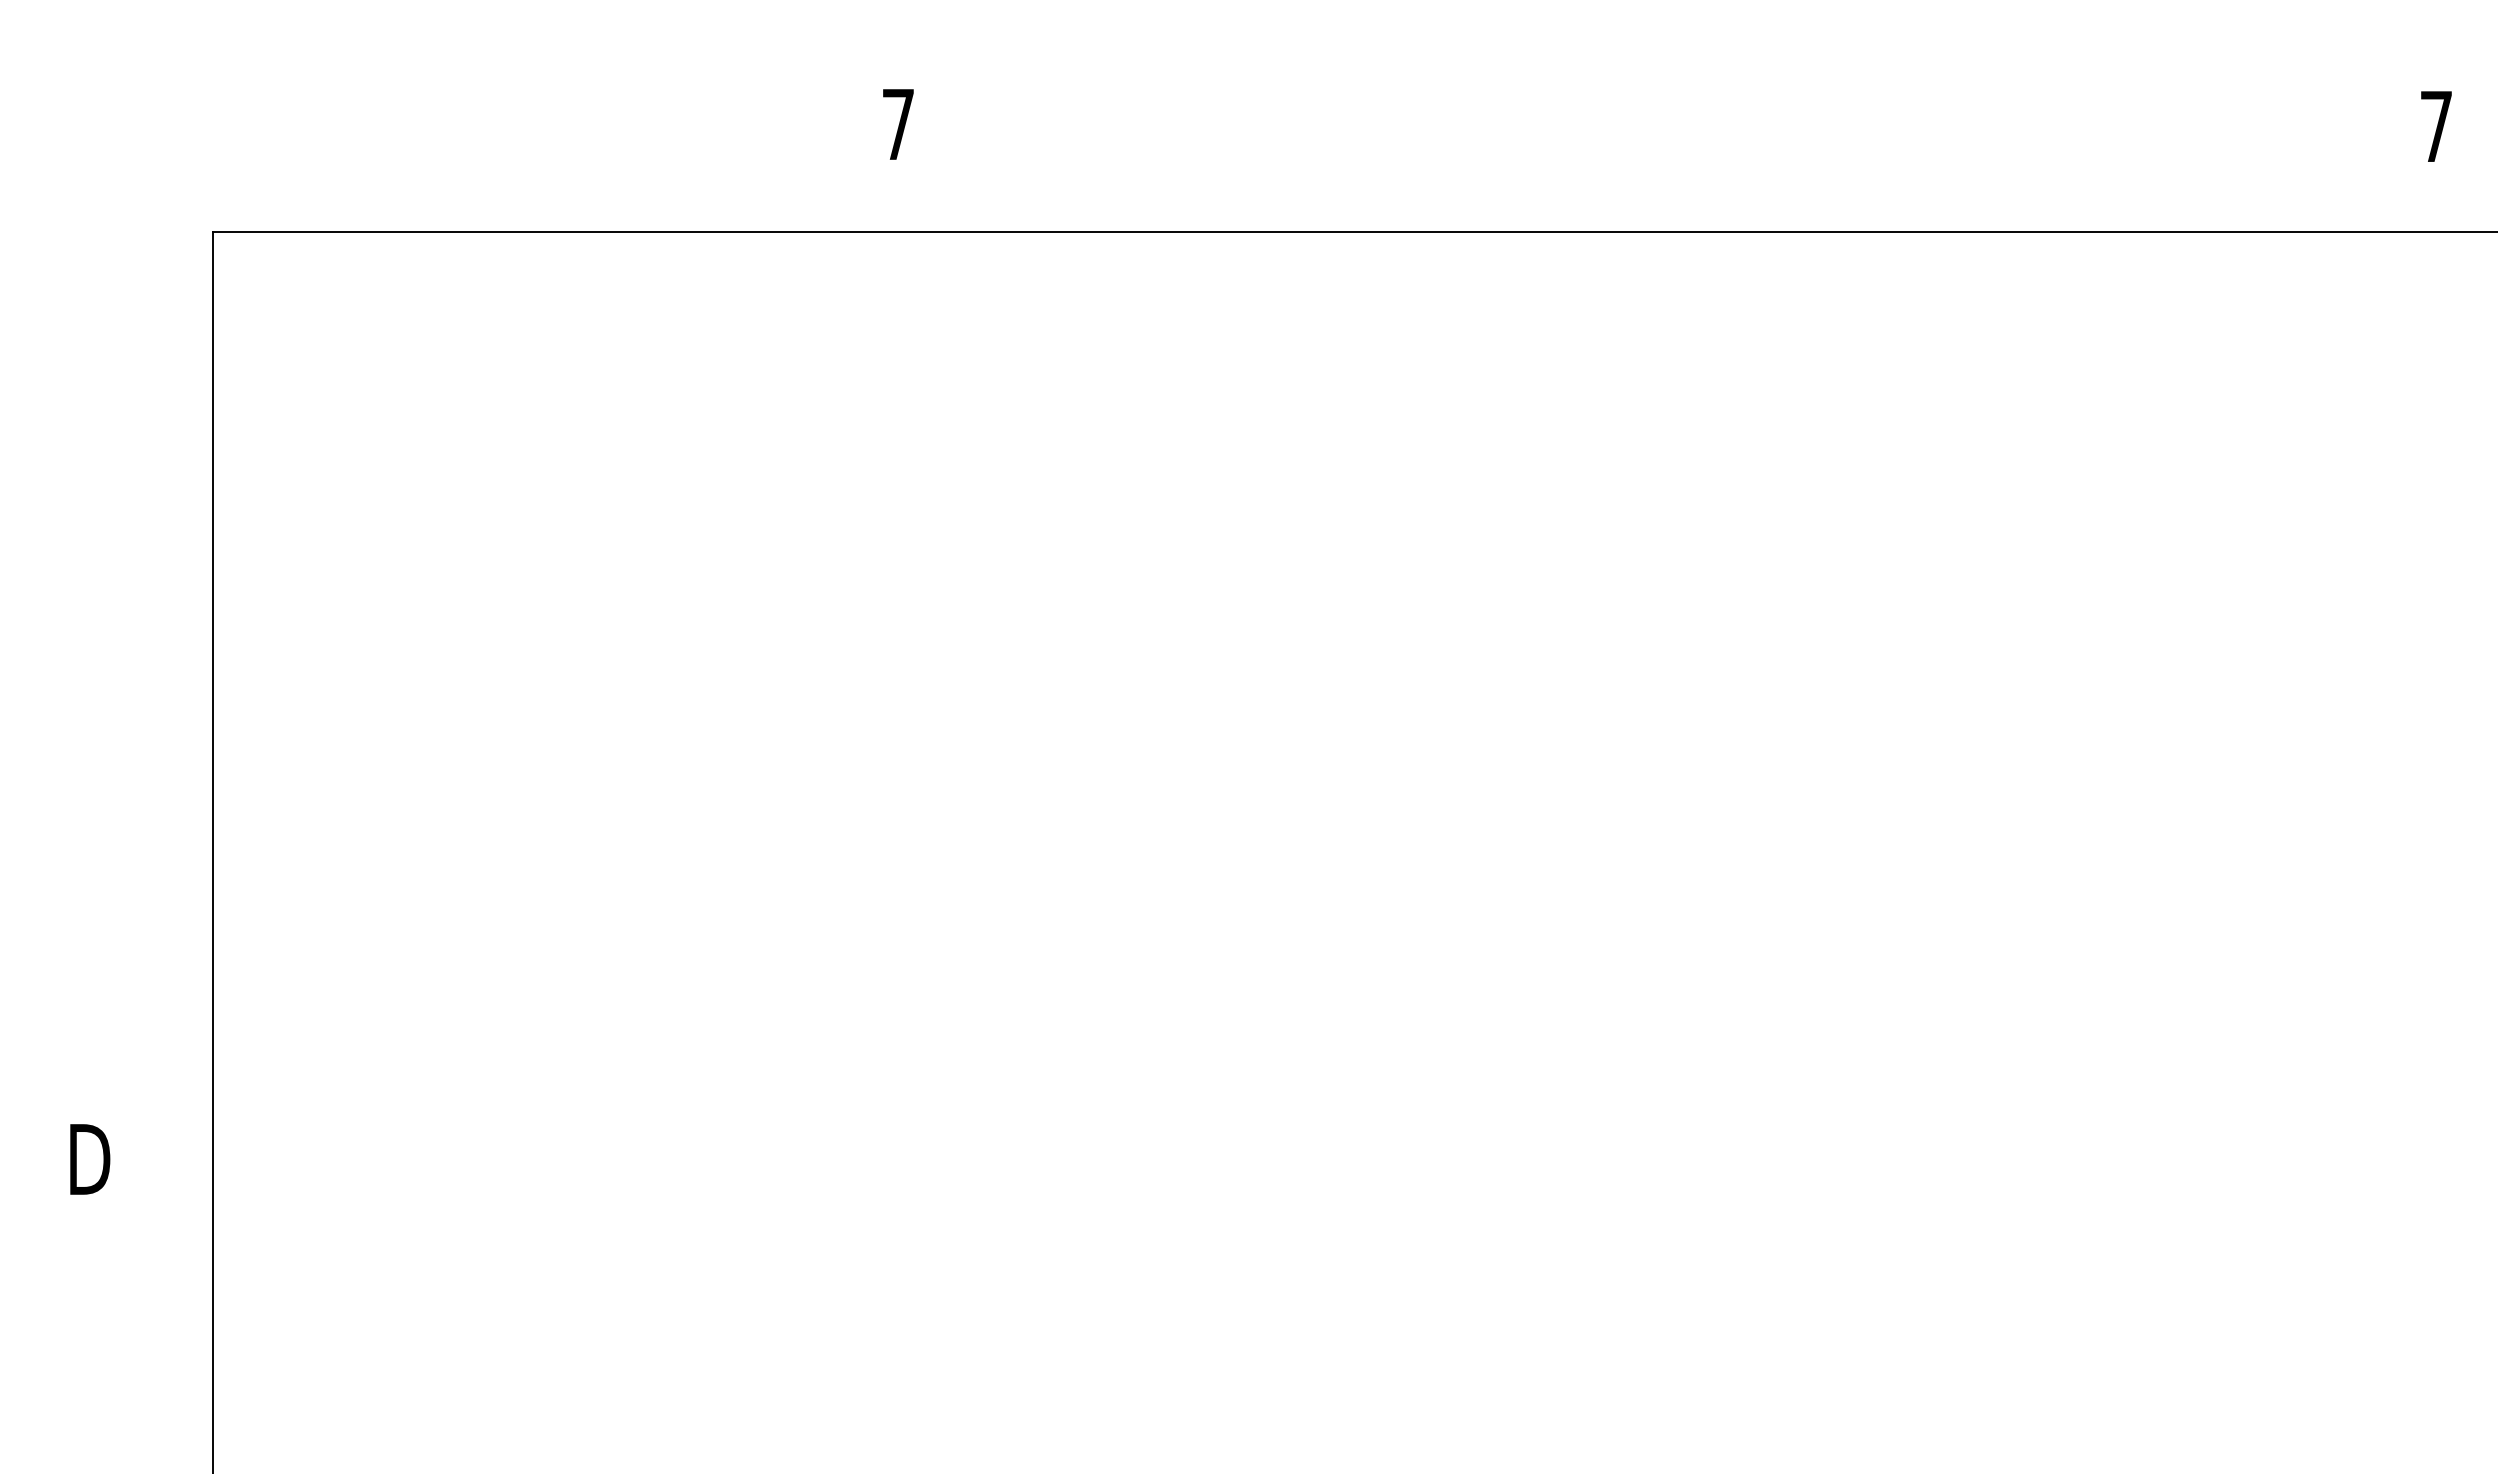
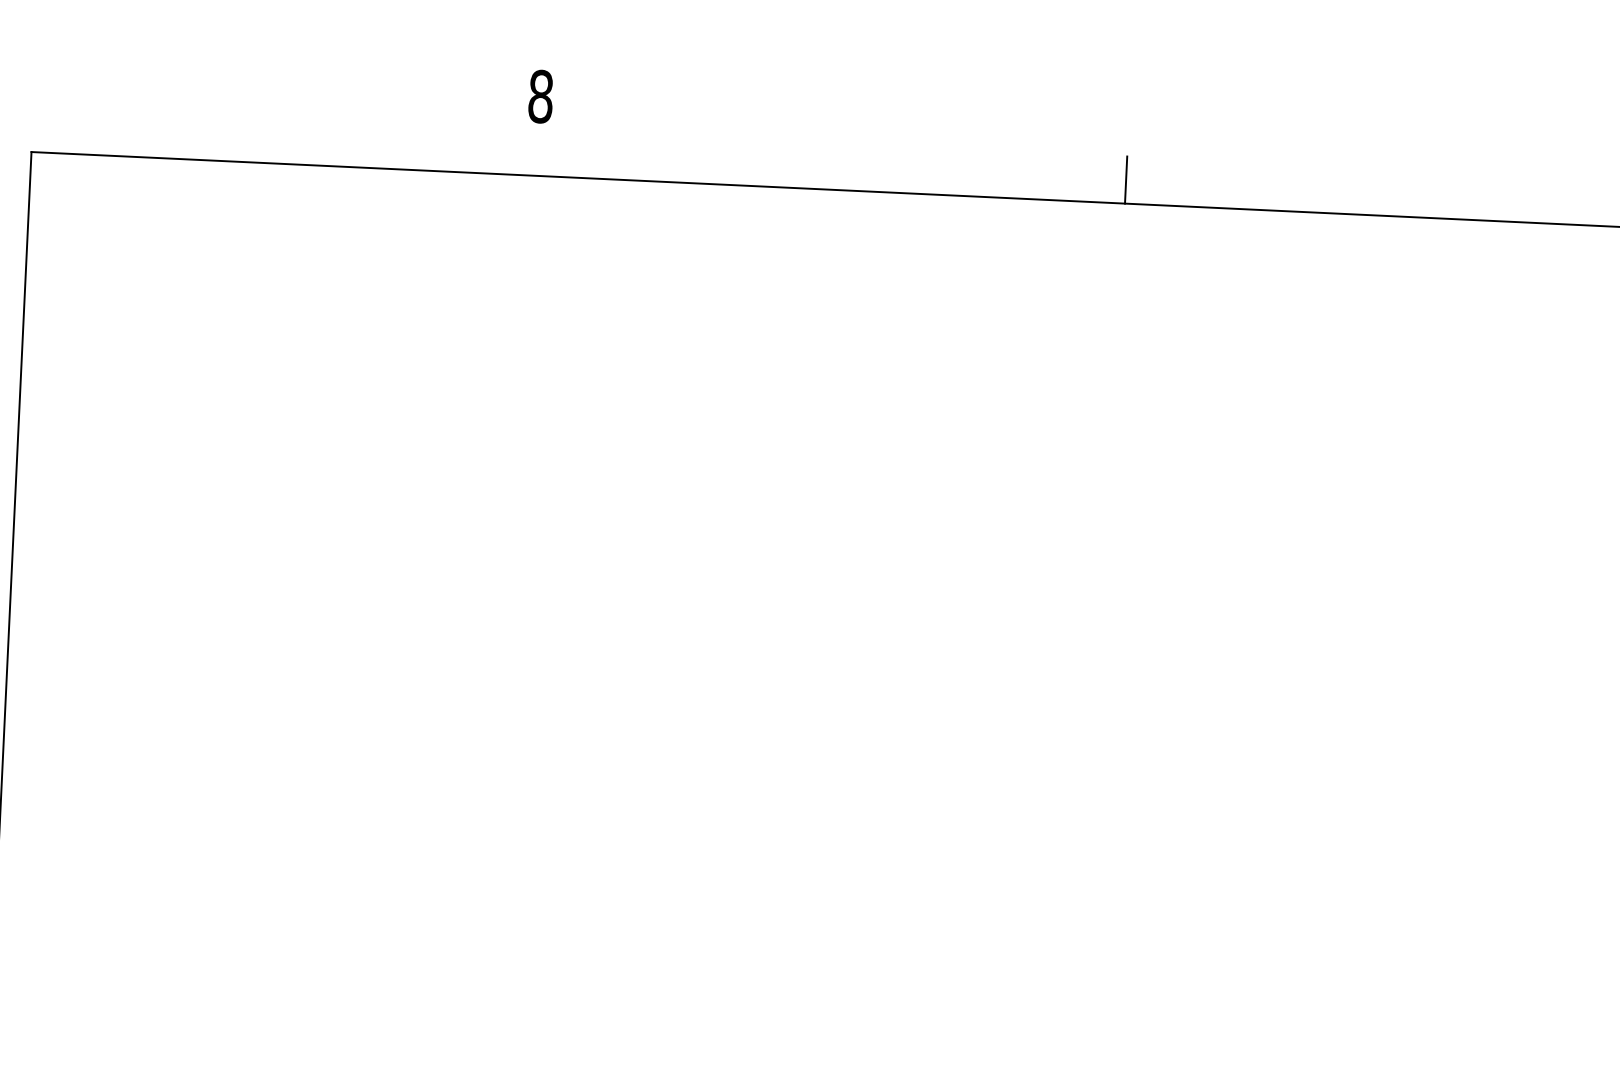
text: (898, 124) -> (540, 96), 7 -> 8
line: (1695, 199) -> (1126, 179), added

